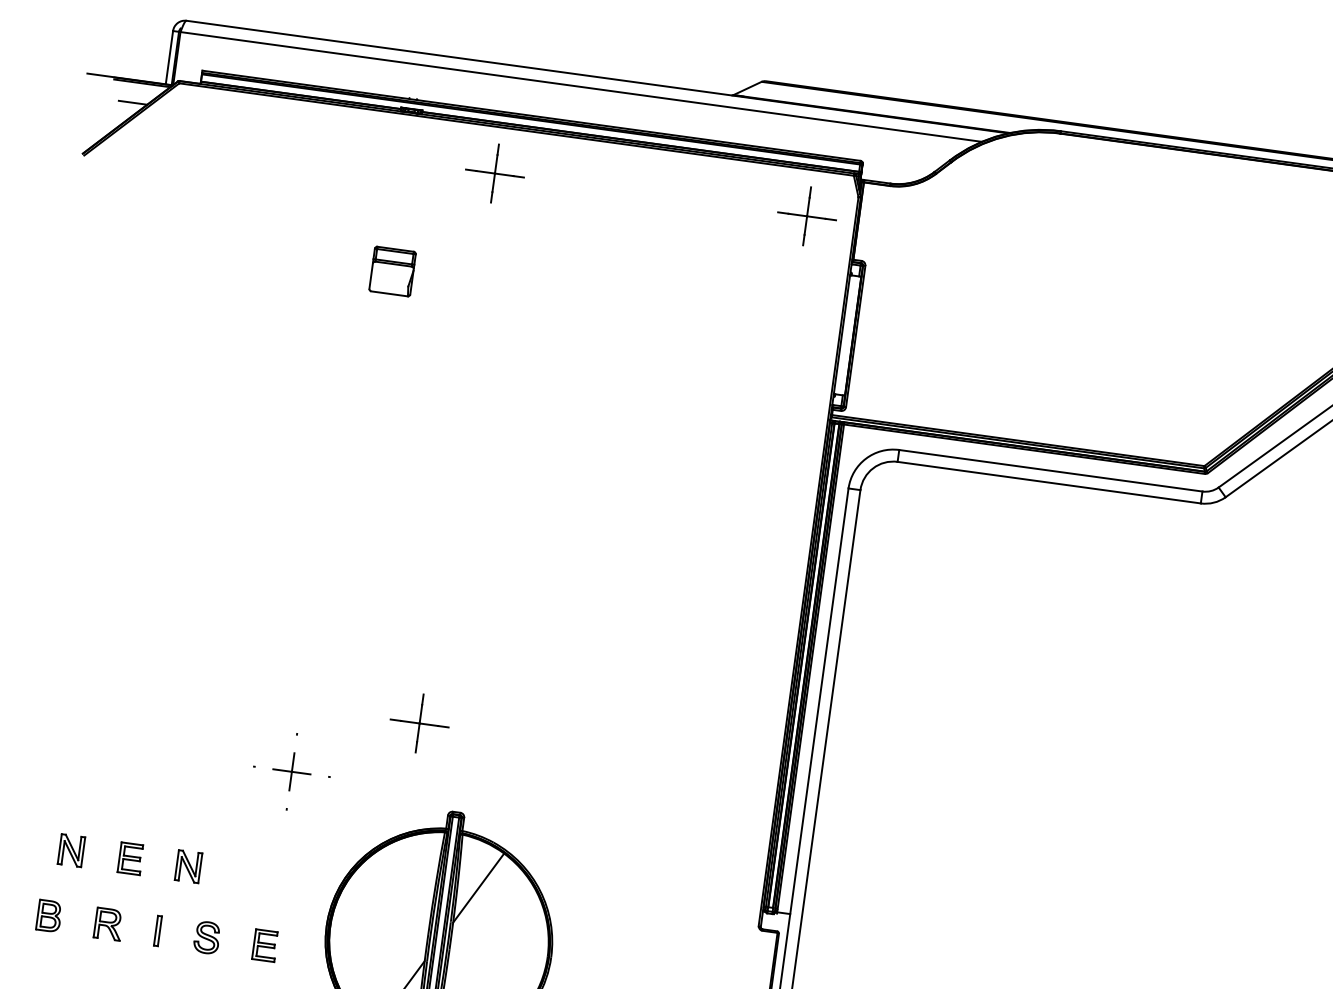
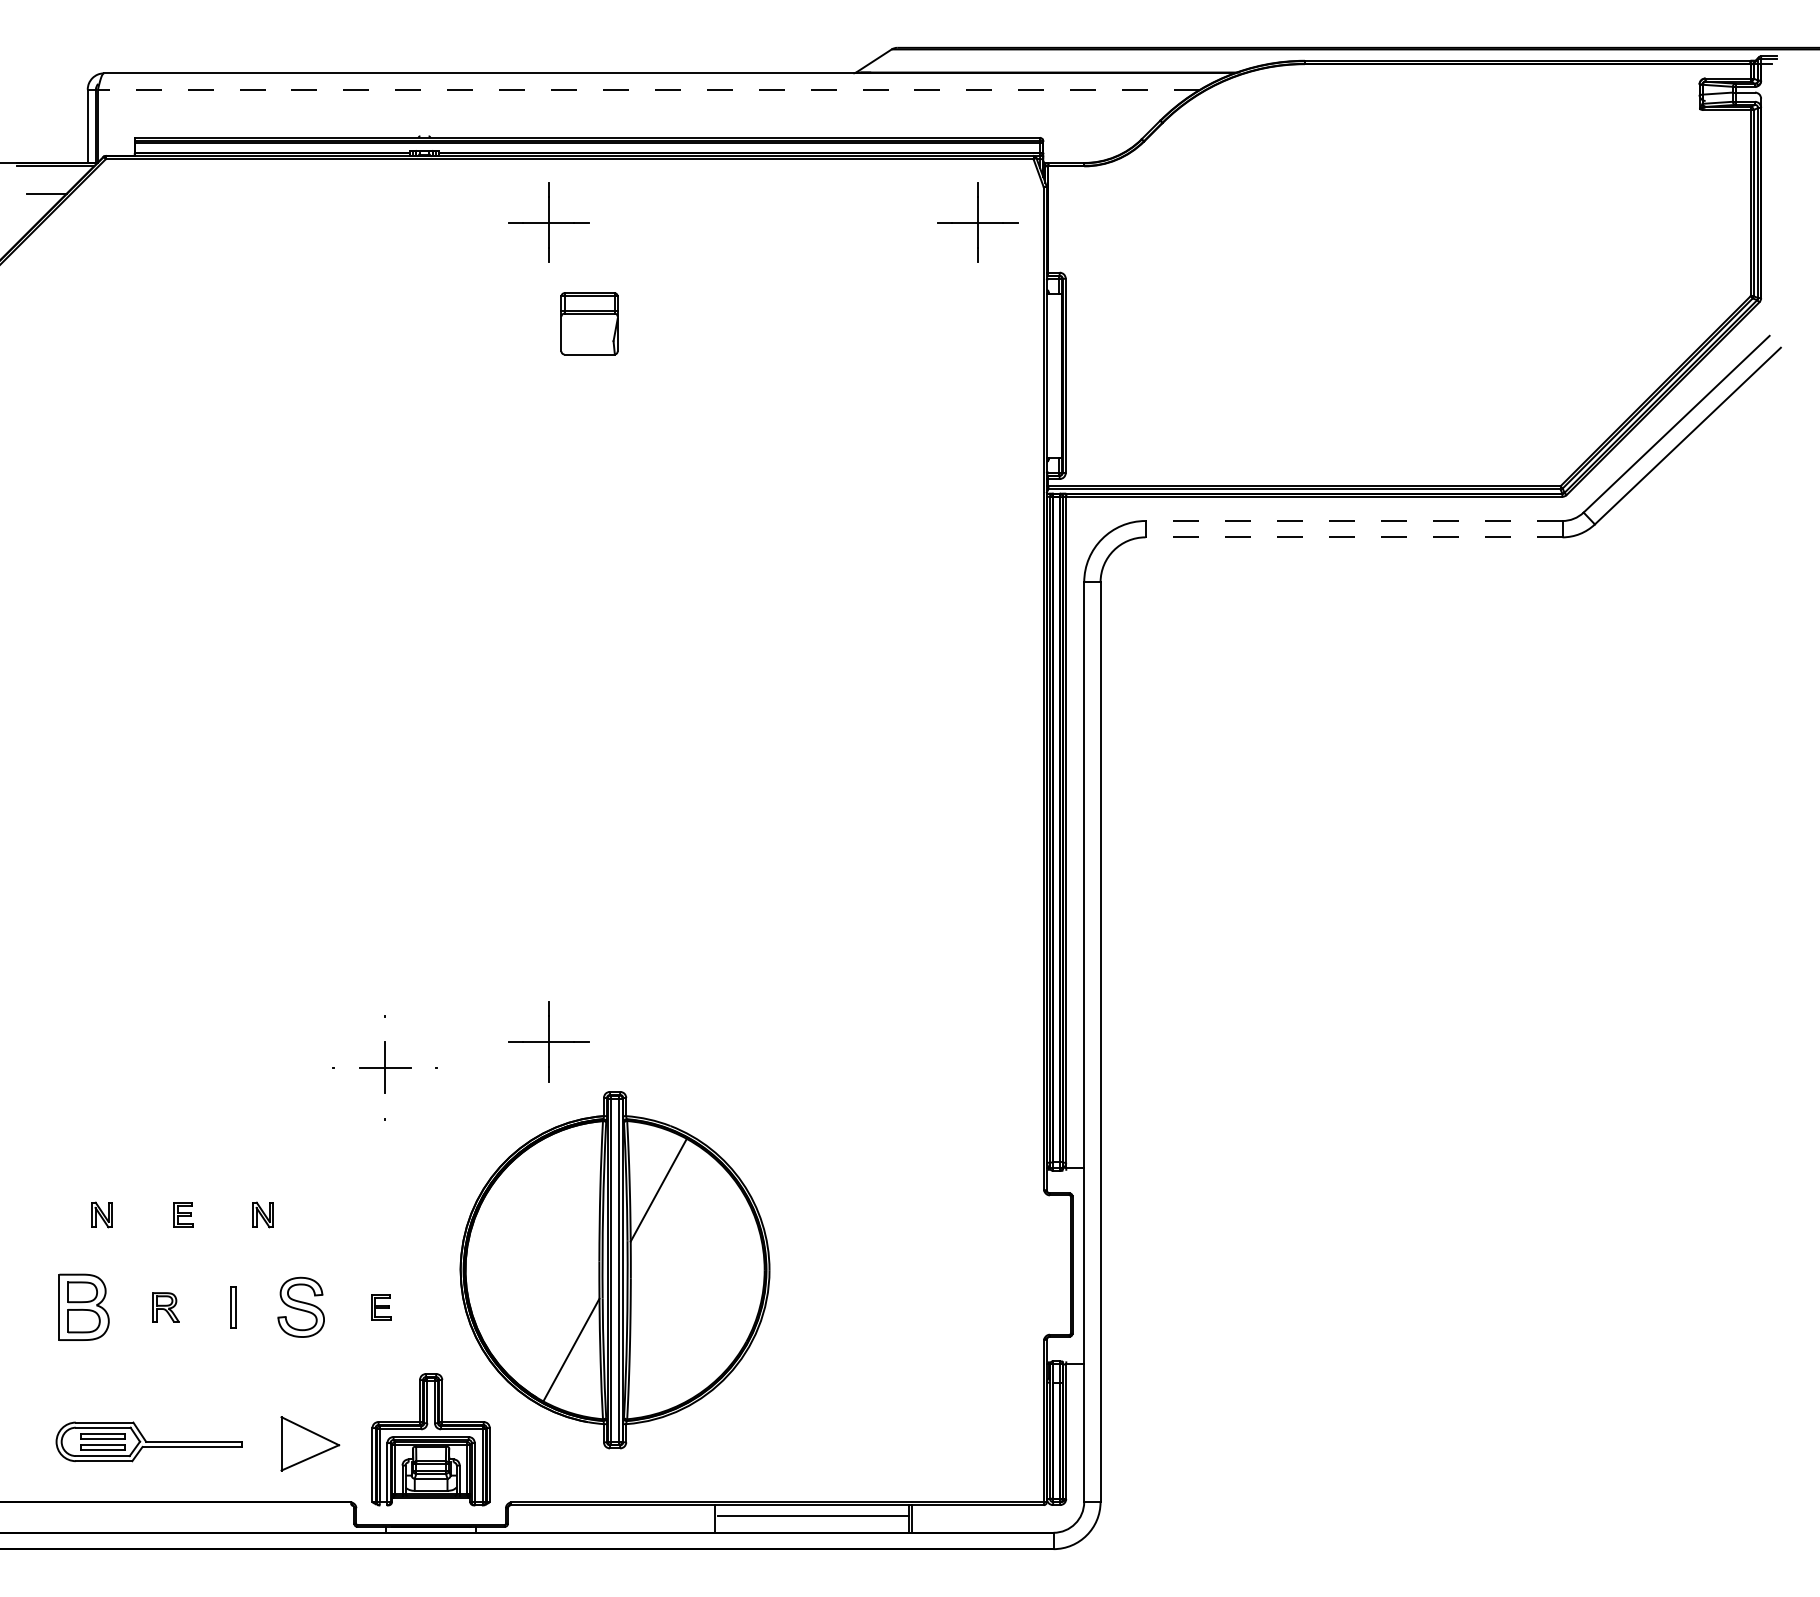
line: (580, 86) -> (648, 89), solid -> dashed
part: (392, 271) -> (589, 323), moved
line: (1050, 471) -> (1353, 521), solid -> dashed
line: (1048, 482) -> (1353, 537), solid -> dashed
part: (419, 723) -> (548, 1041), moved
part: (71, 850) -> (101, 1214), size x0.6
part: (130, 858) -> (183, 1214), size x0.6
part: (188, 866) -> (262, 1214), size x0.6
part: (49, 916) -> (84, 1307), size x1.6
part: (108, 924) -> (165, 1307), size x0.7
part: (207, 937) -> (301, 1307), size x1.4
part: (265, 945) -> (381, 1307), size x0.6

